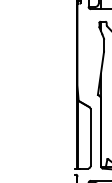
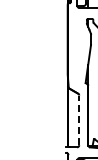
line: (90, 137) -> (79, 120), solid -> dashed

